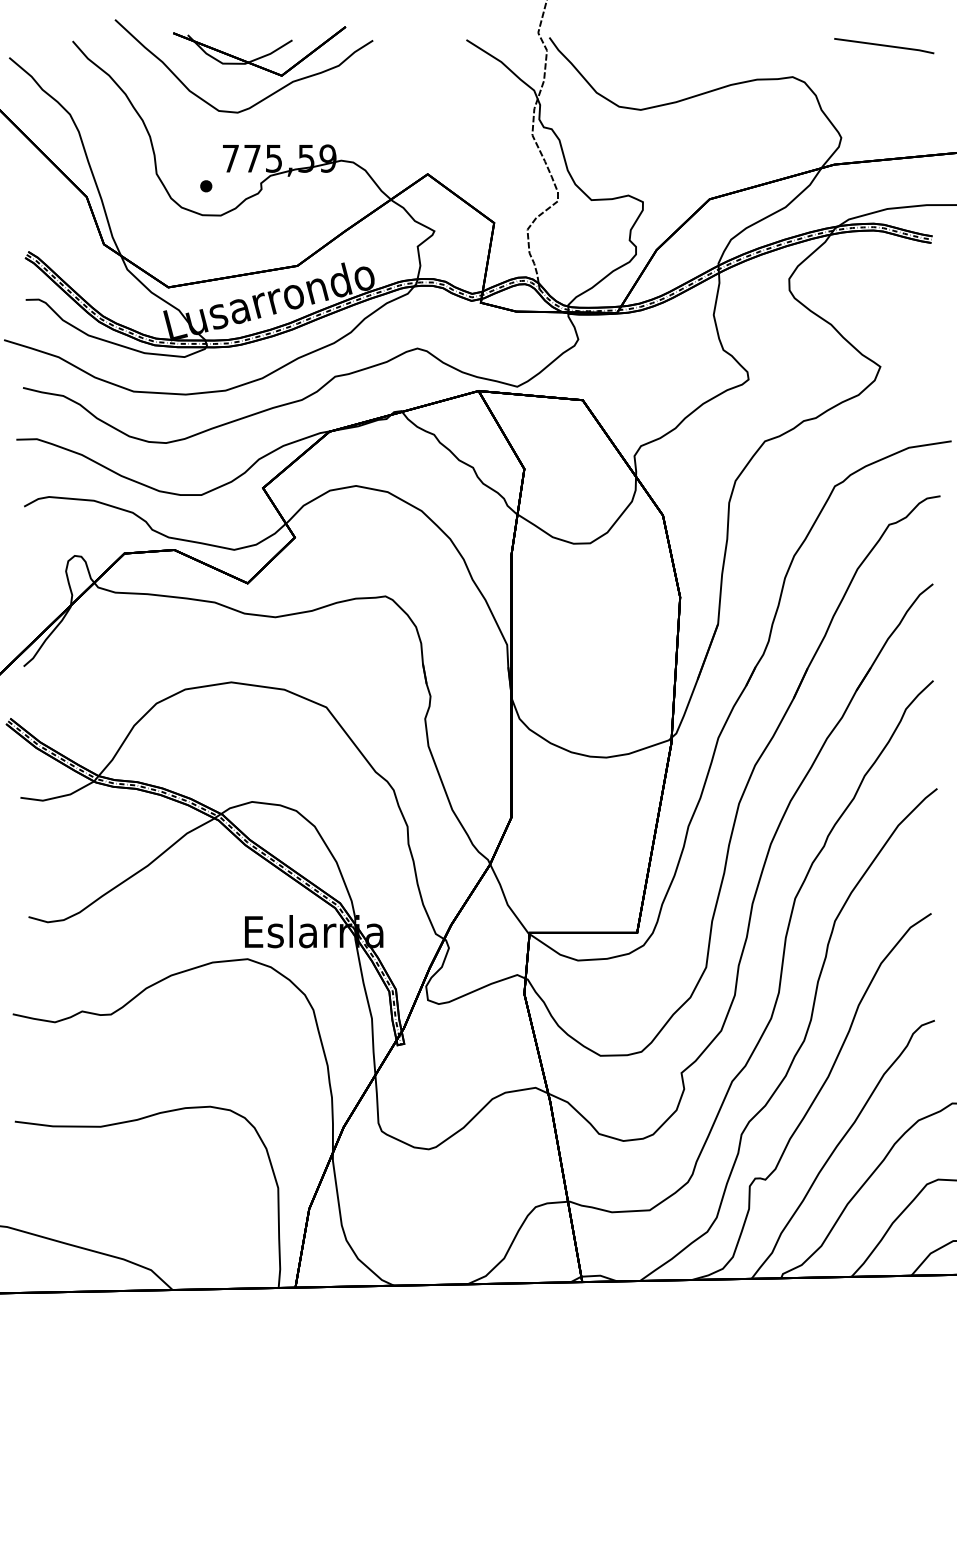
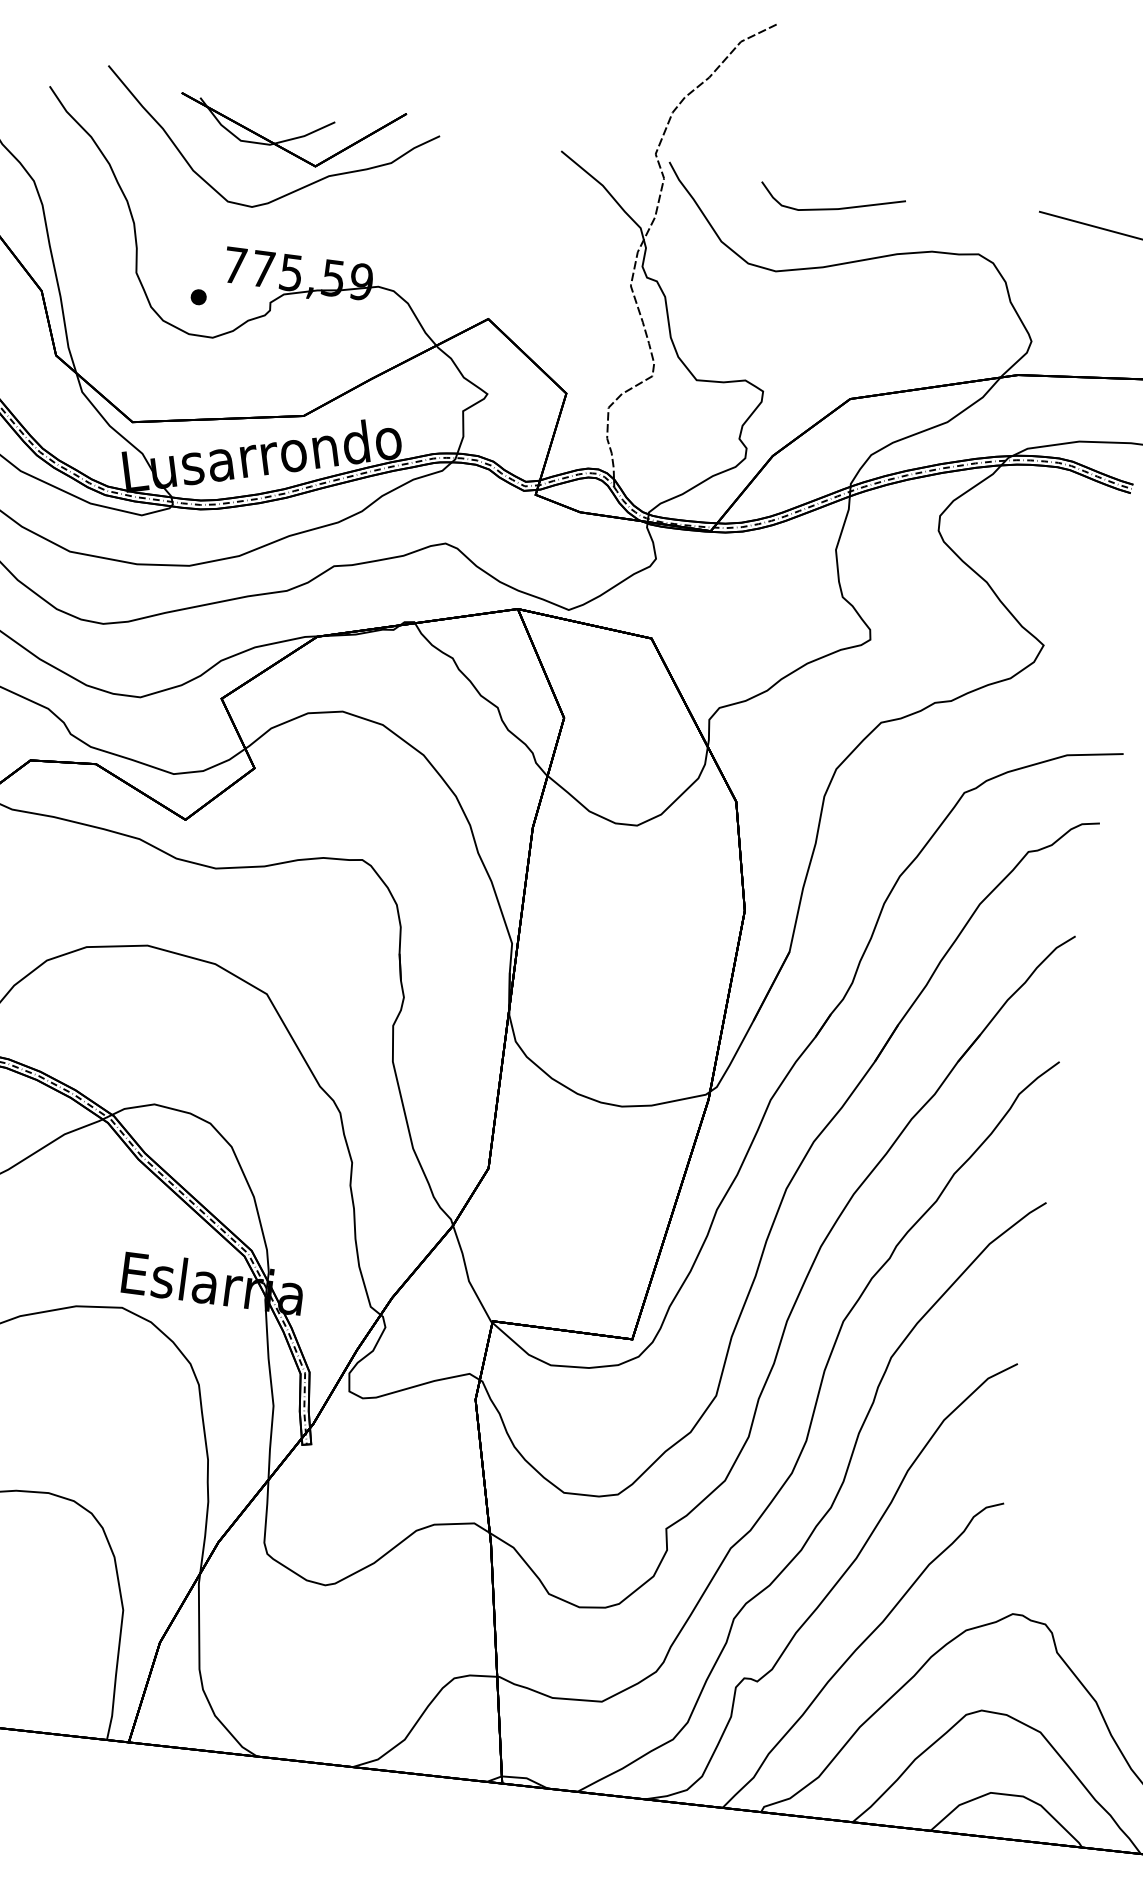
curve: (676, 56) -> (831, 208), added

